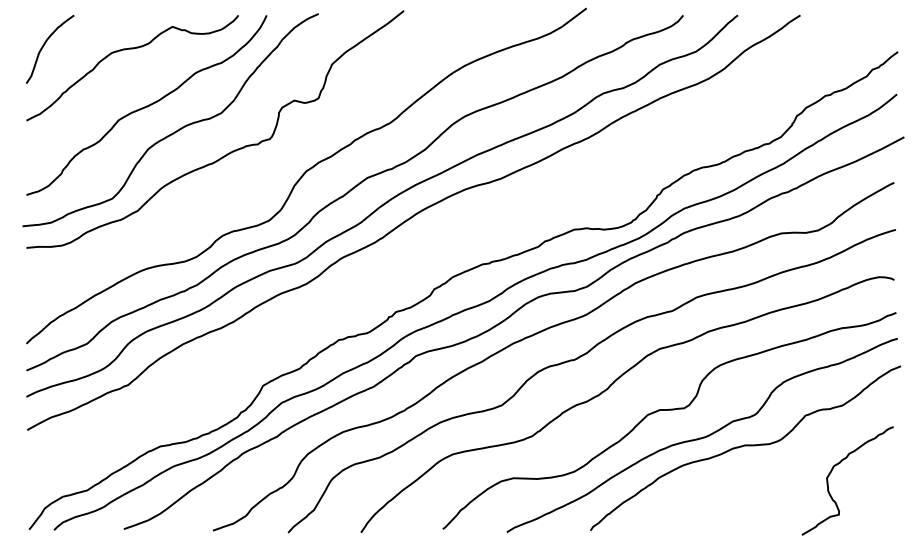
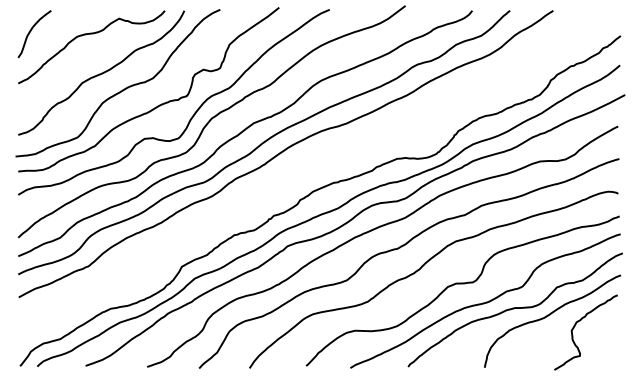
curve: (277, 168) -> (191, 116), added
curve: (796, 456) -> (550, 315), added

